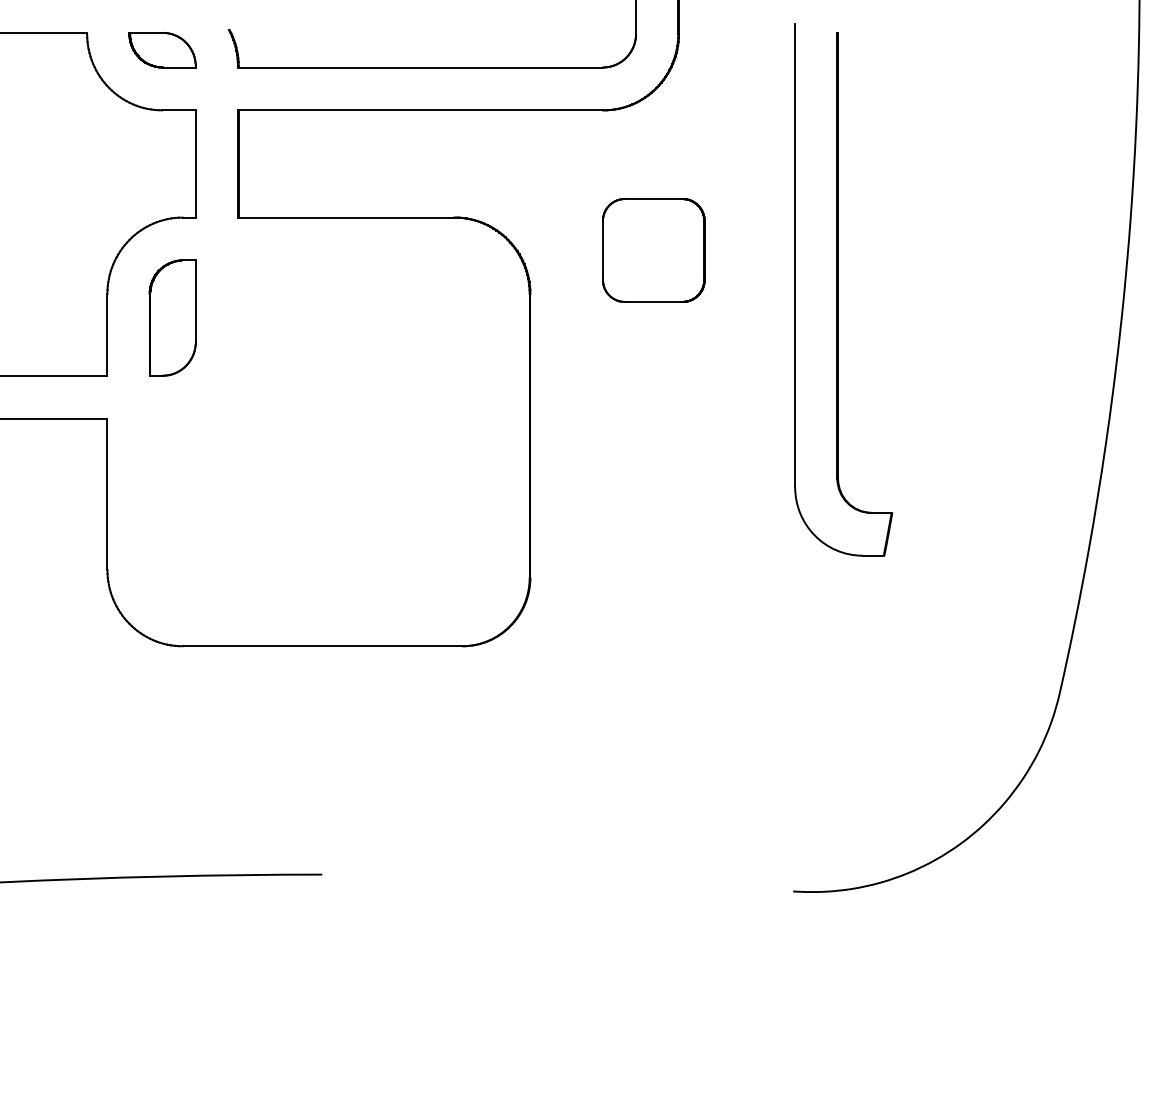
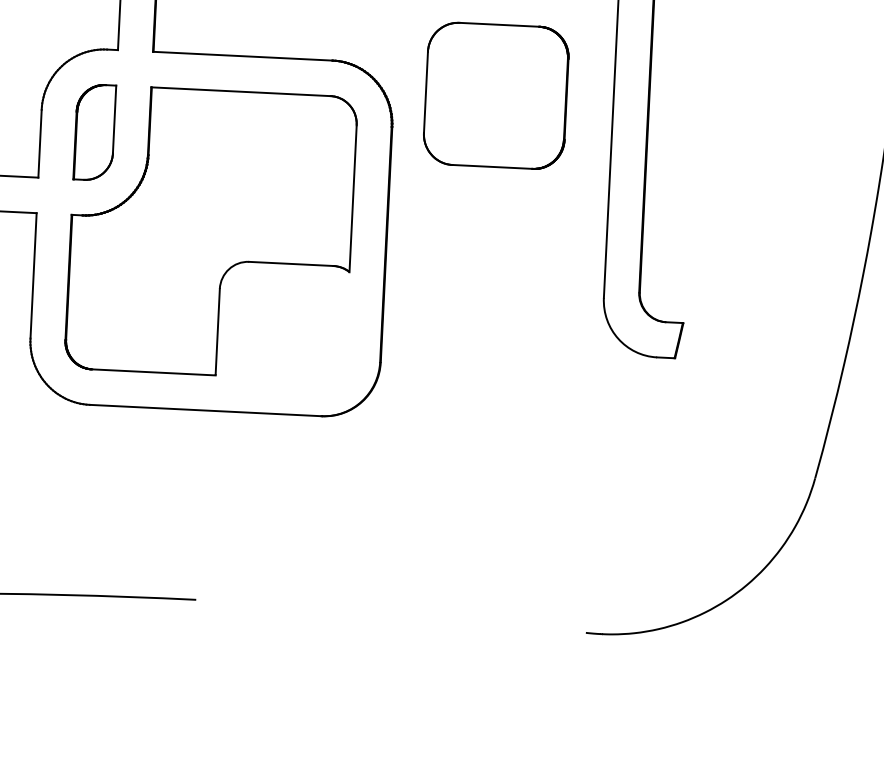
part: (653, 250) -> (496, 95), size x1.67
part: (318, 431) -> (211, 232), added

